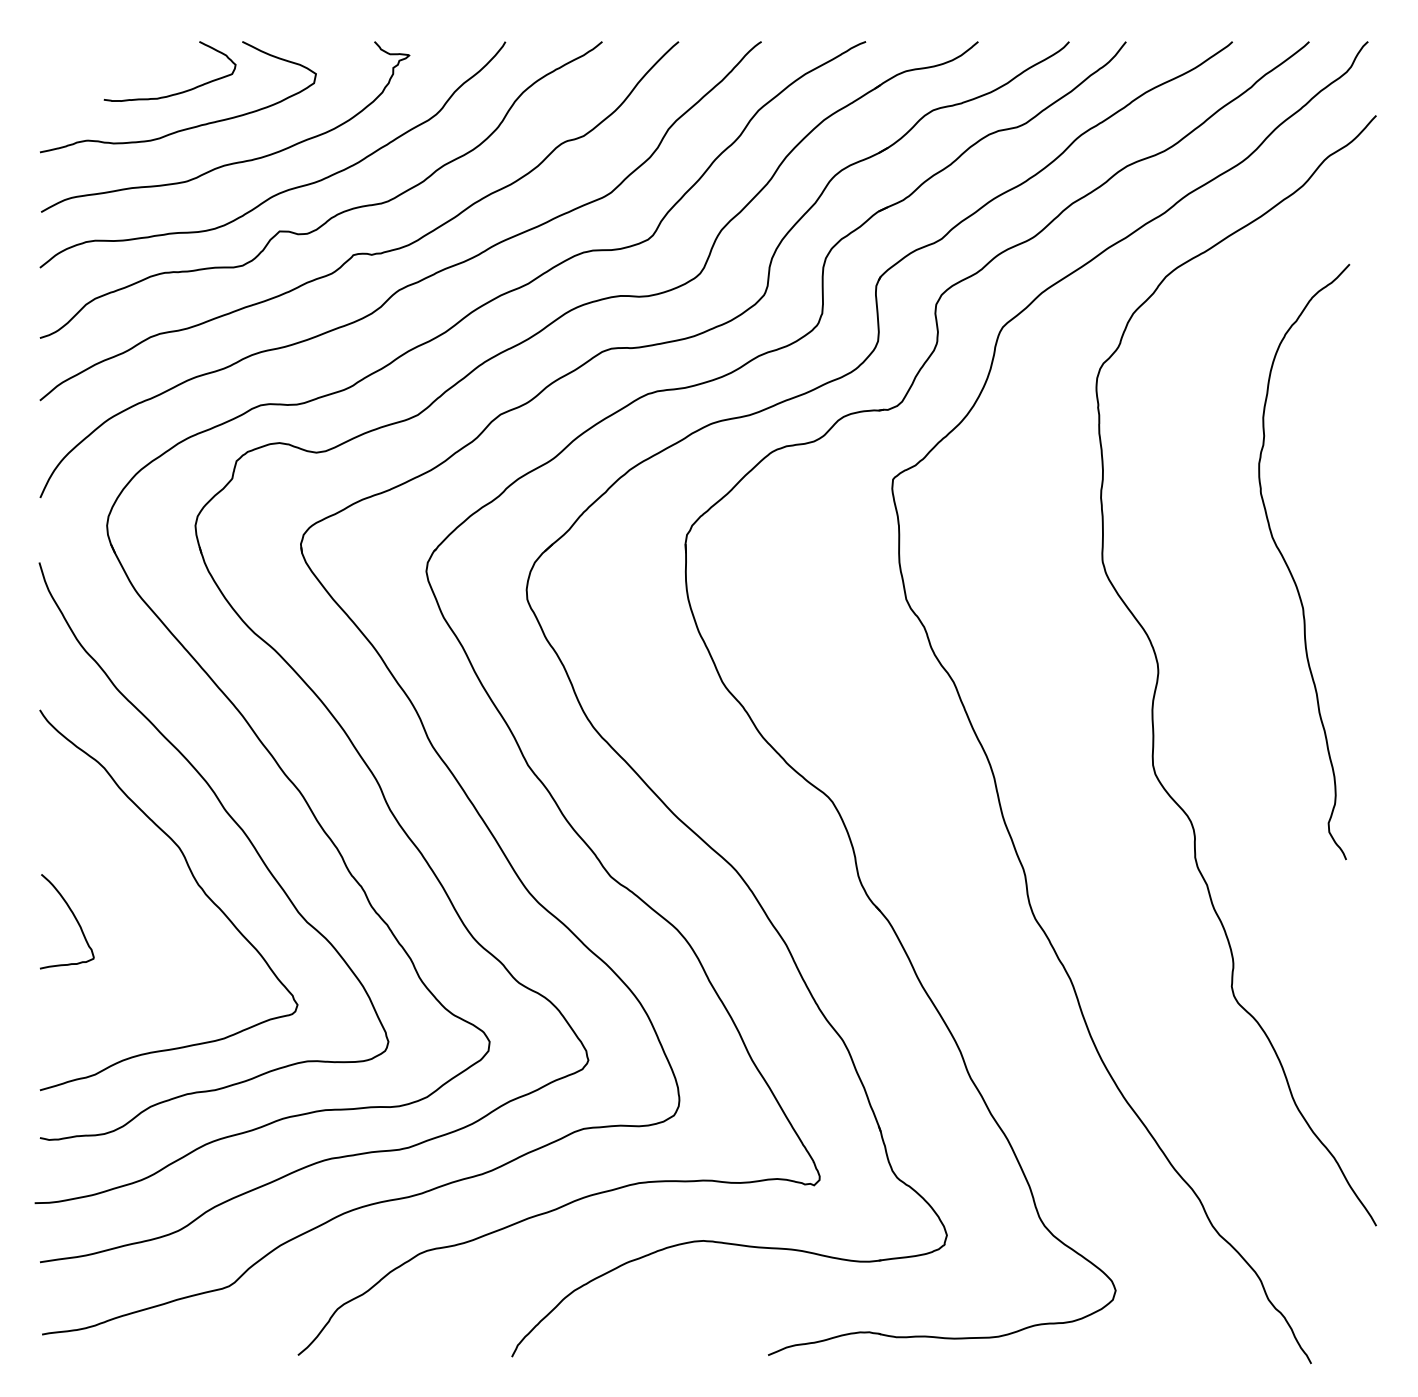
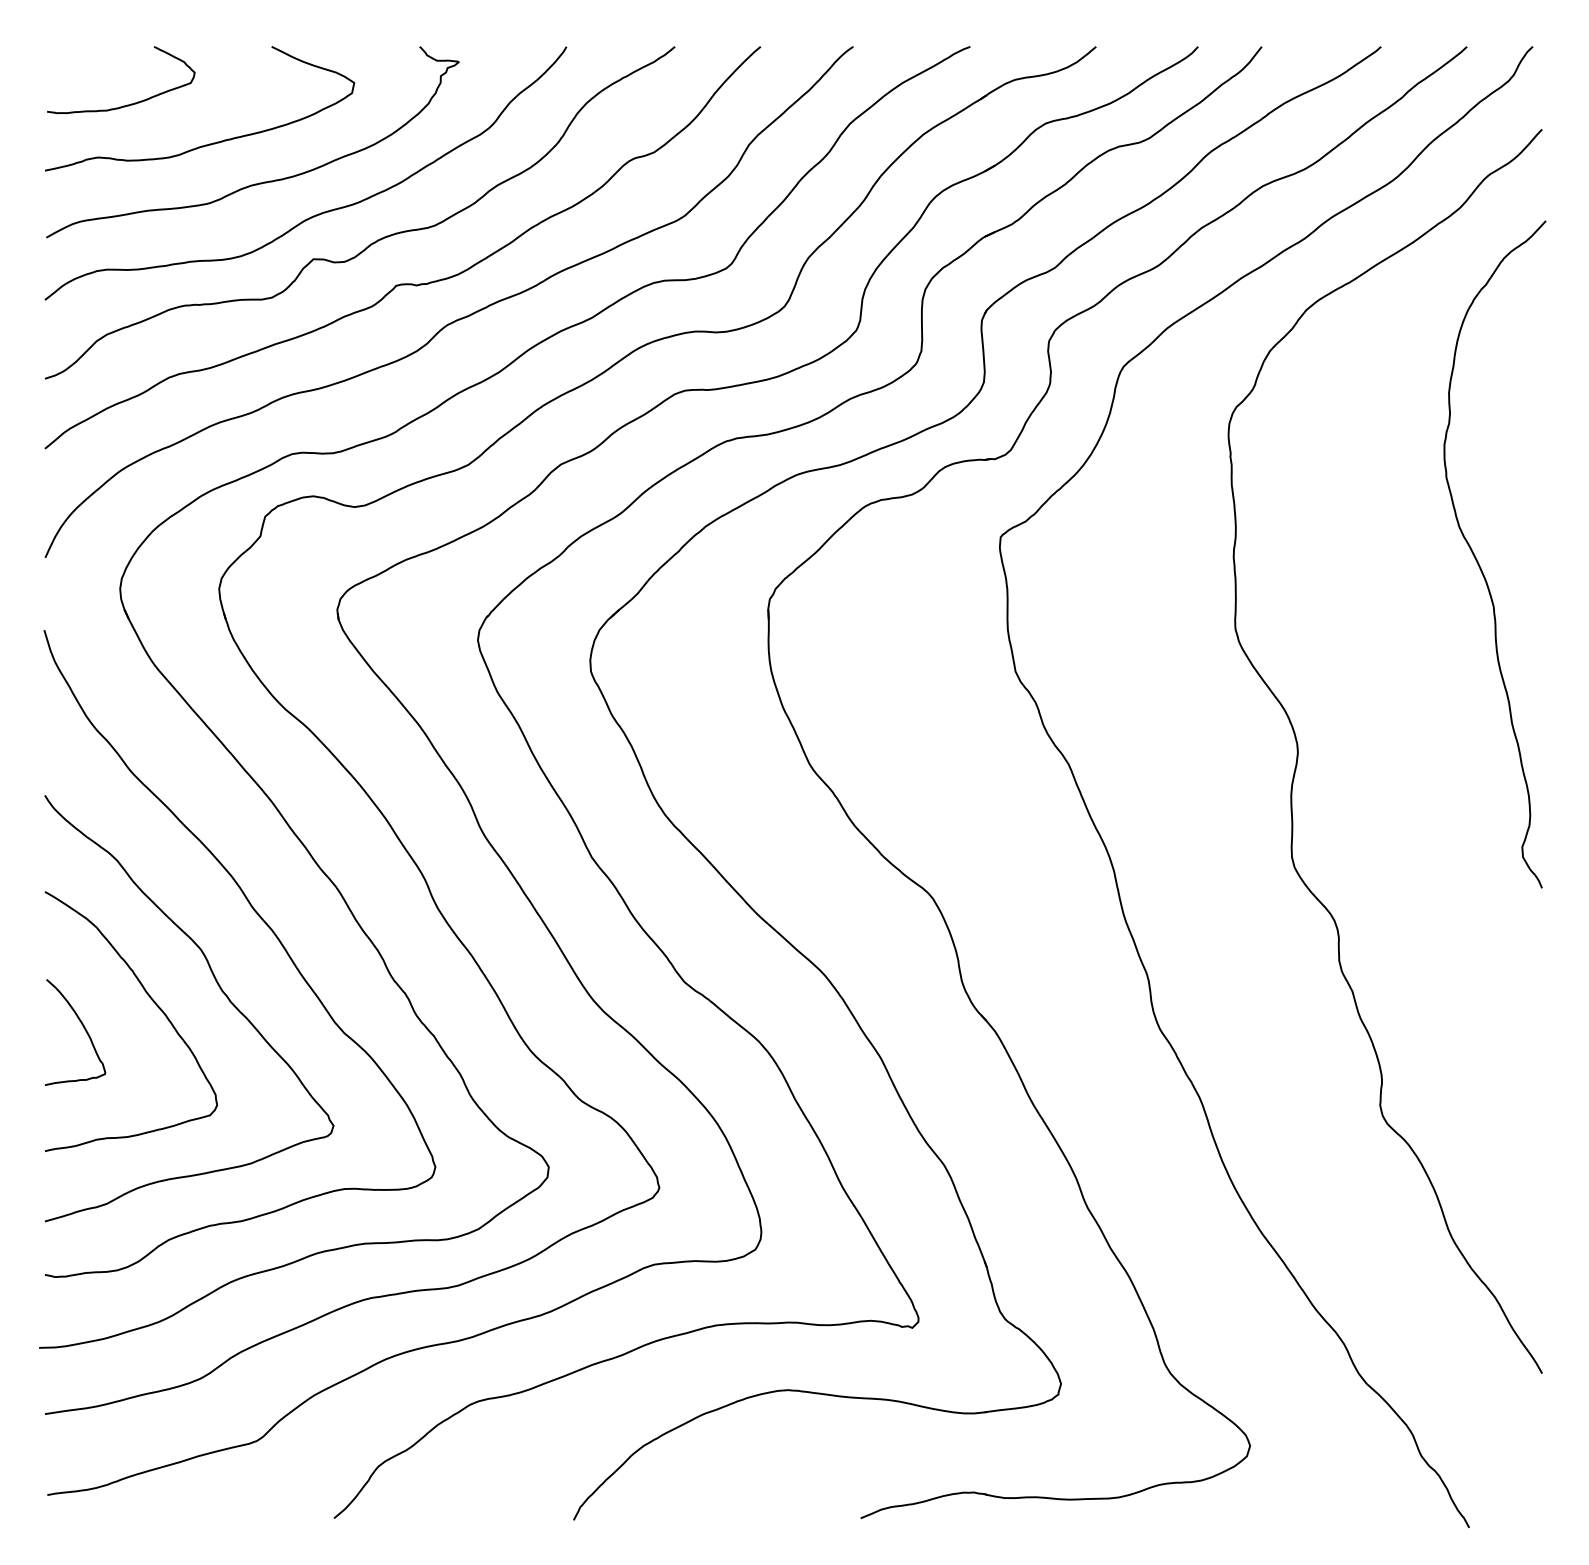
curve: (174, 93) -> (126, 104), moved
curve: (1289, 567) -> (1478, 560), moved
curve: (134, 892) -> (150, 999), added

